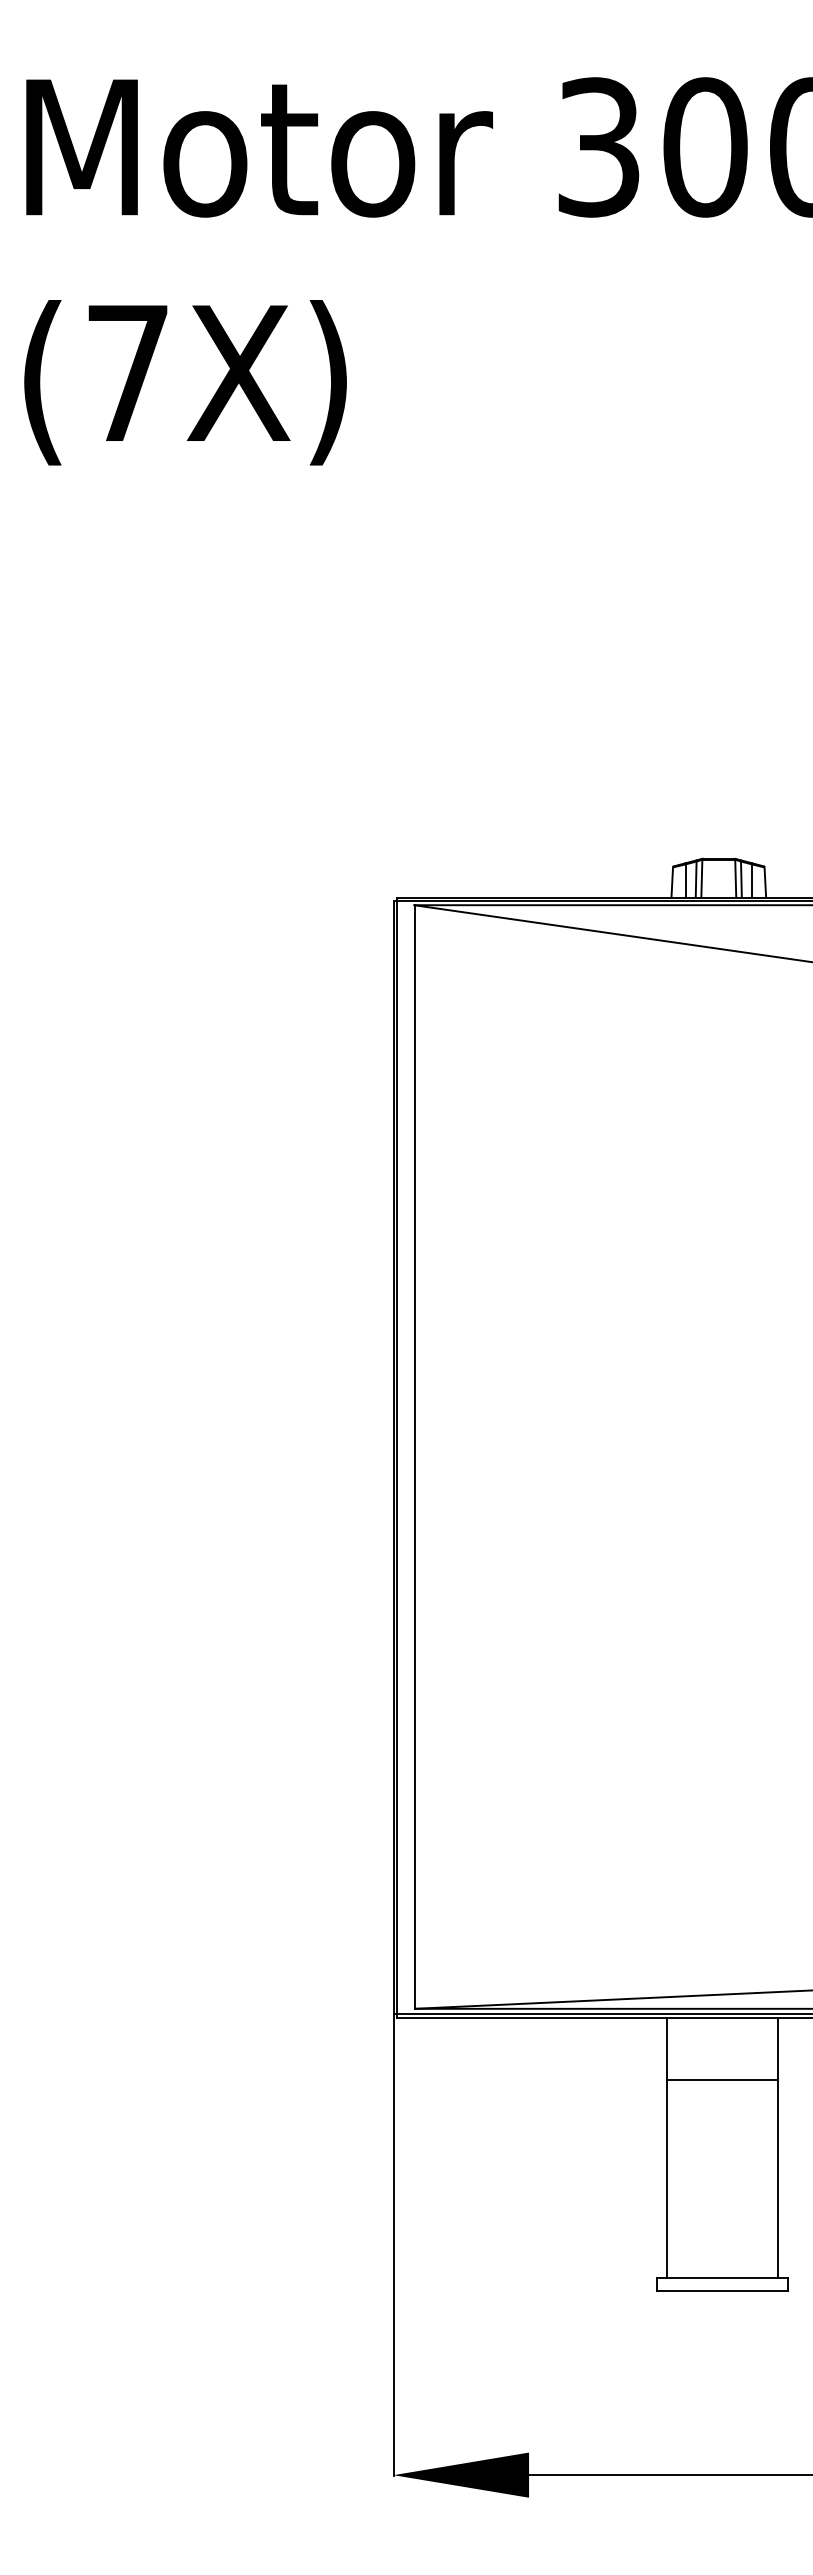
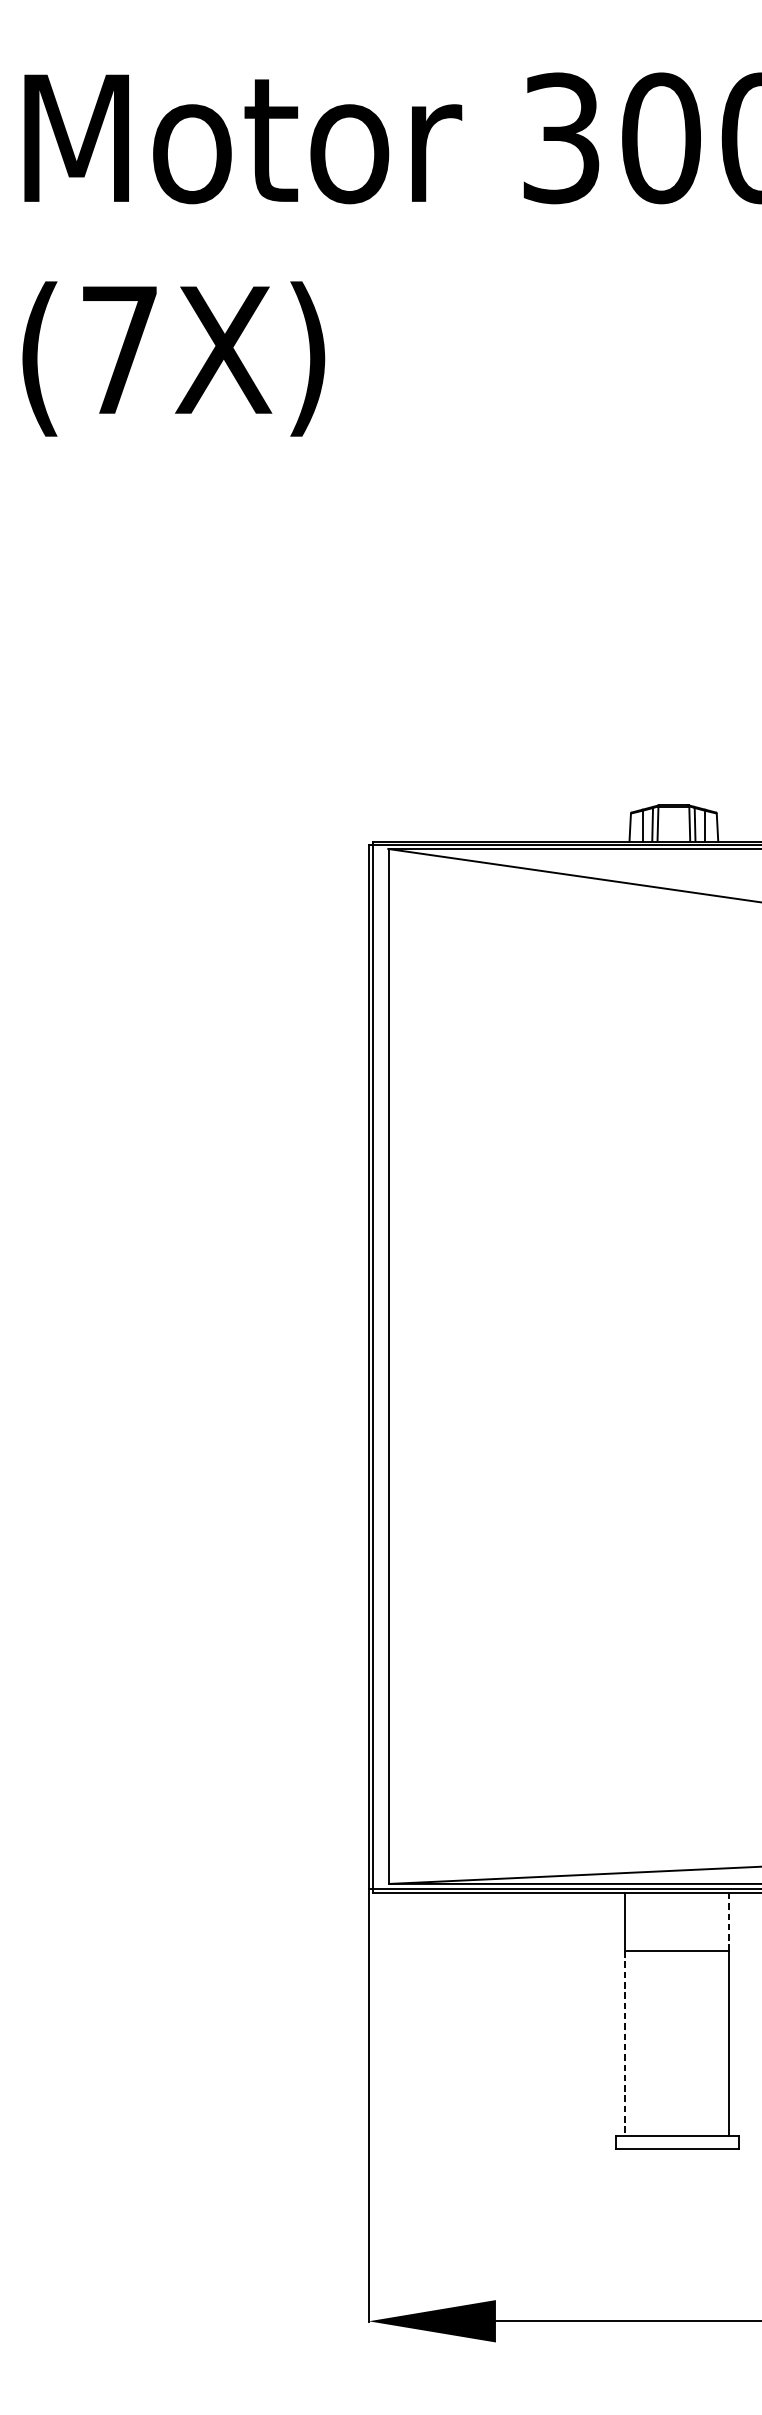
line: (777, 2048) -> (728, 1921), solid -> dashed
line: (667, 2179) -> (625, 2044), solid -> dashed

